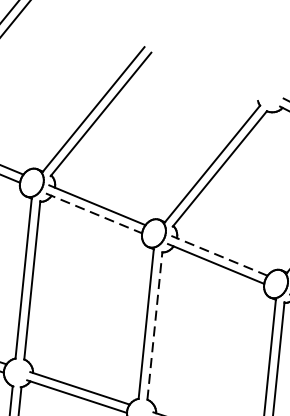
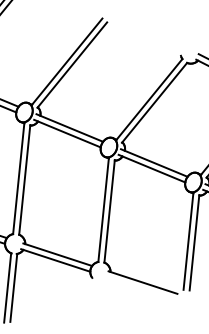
line: (94, 213) -> (67, 133), dashed -> solid
line: (218, 255) -> (153, 162), dashed -> solid
line: (154, 325) -> (109, 211), dashed -> solid

